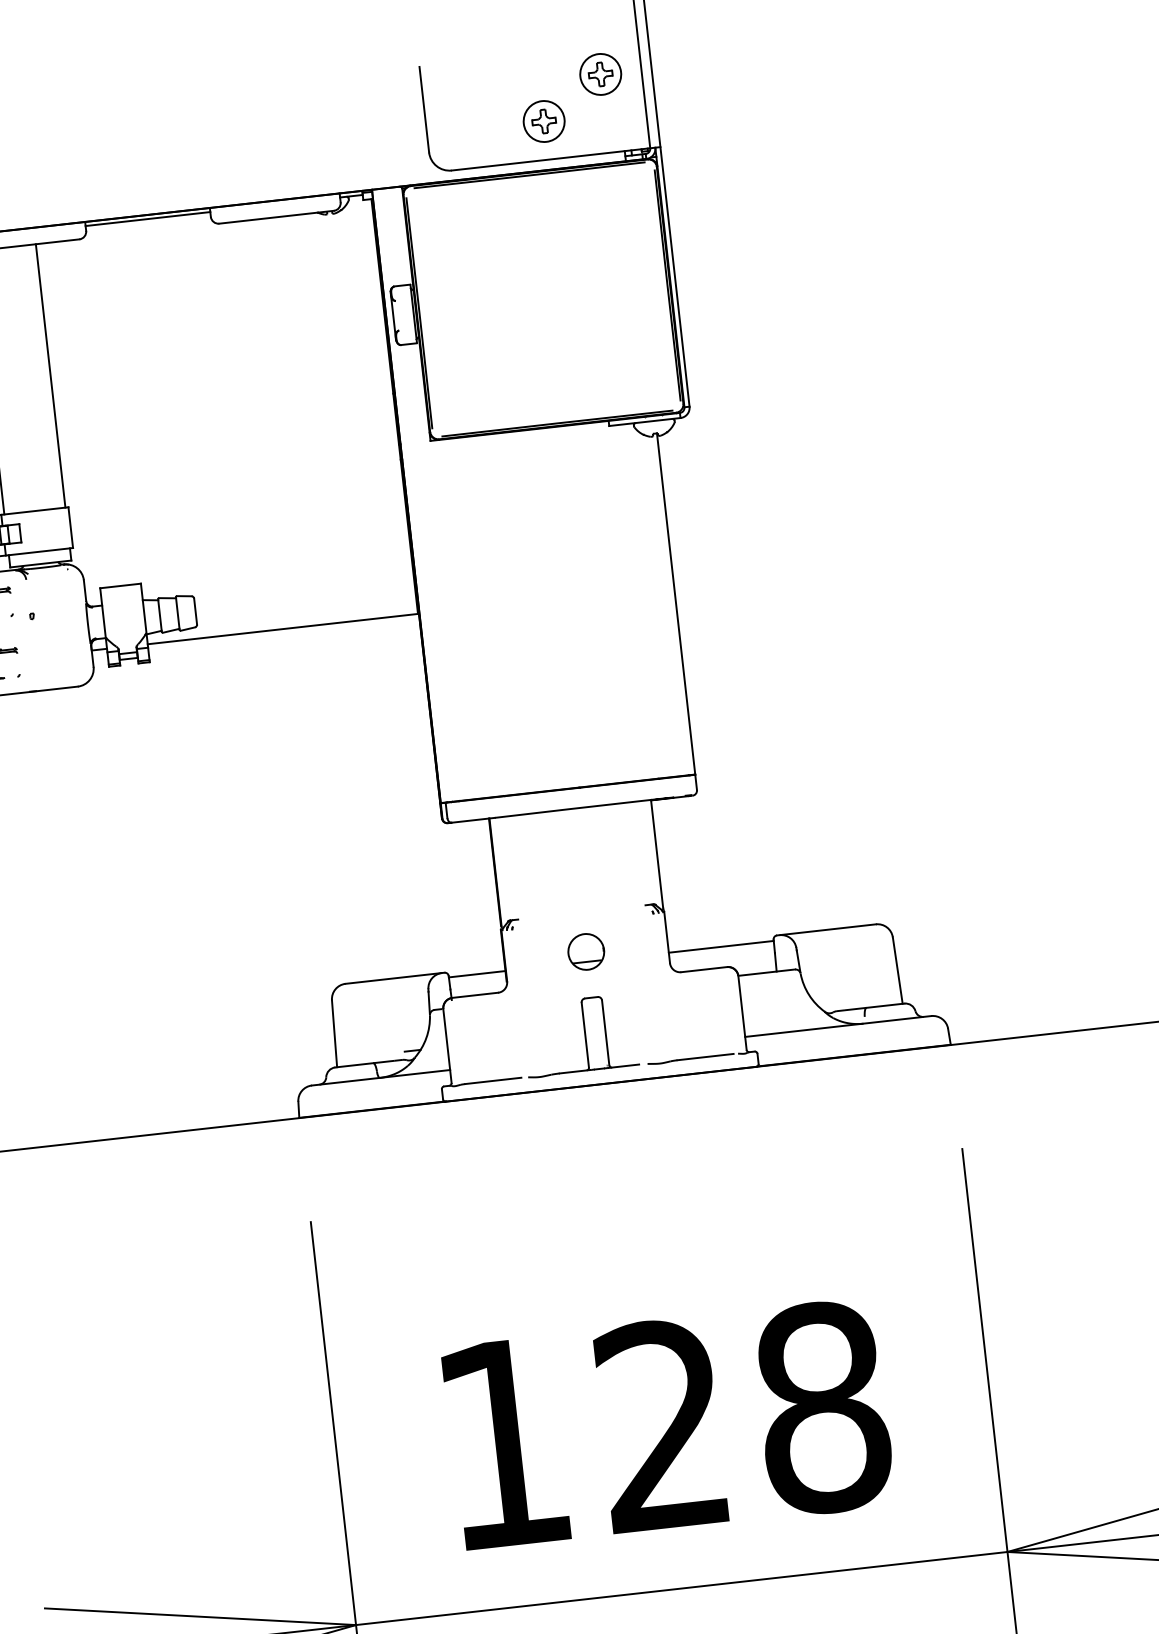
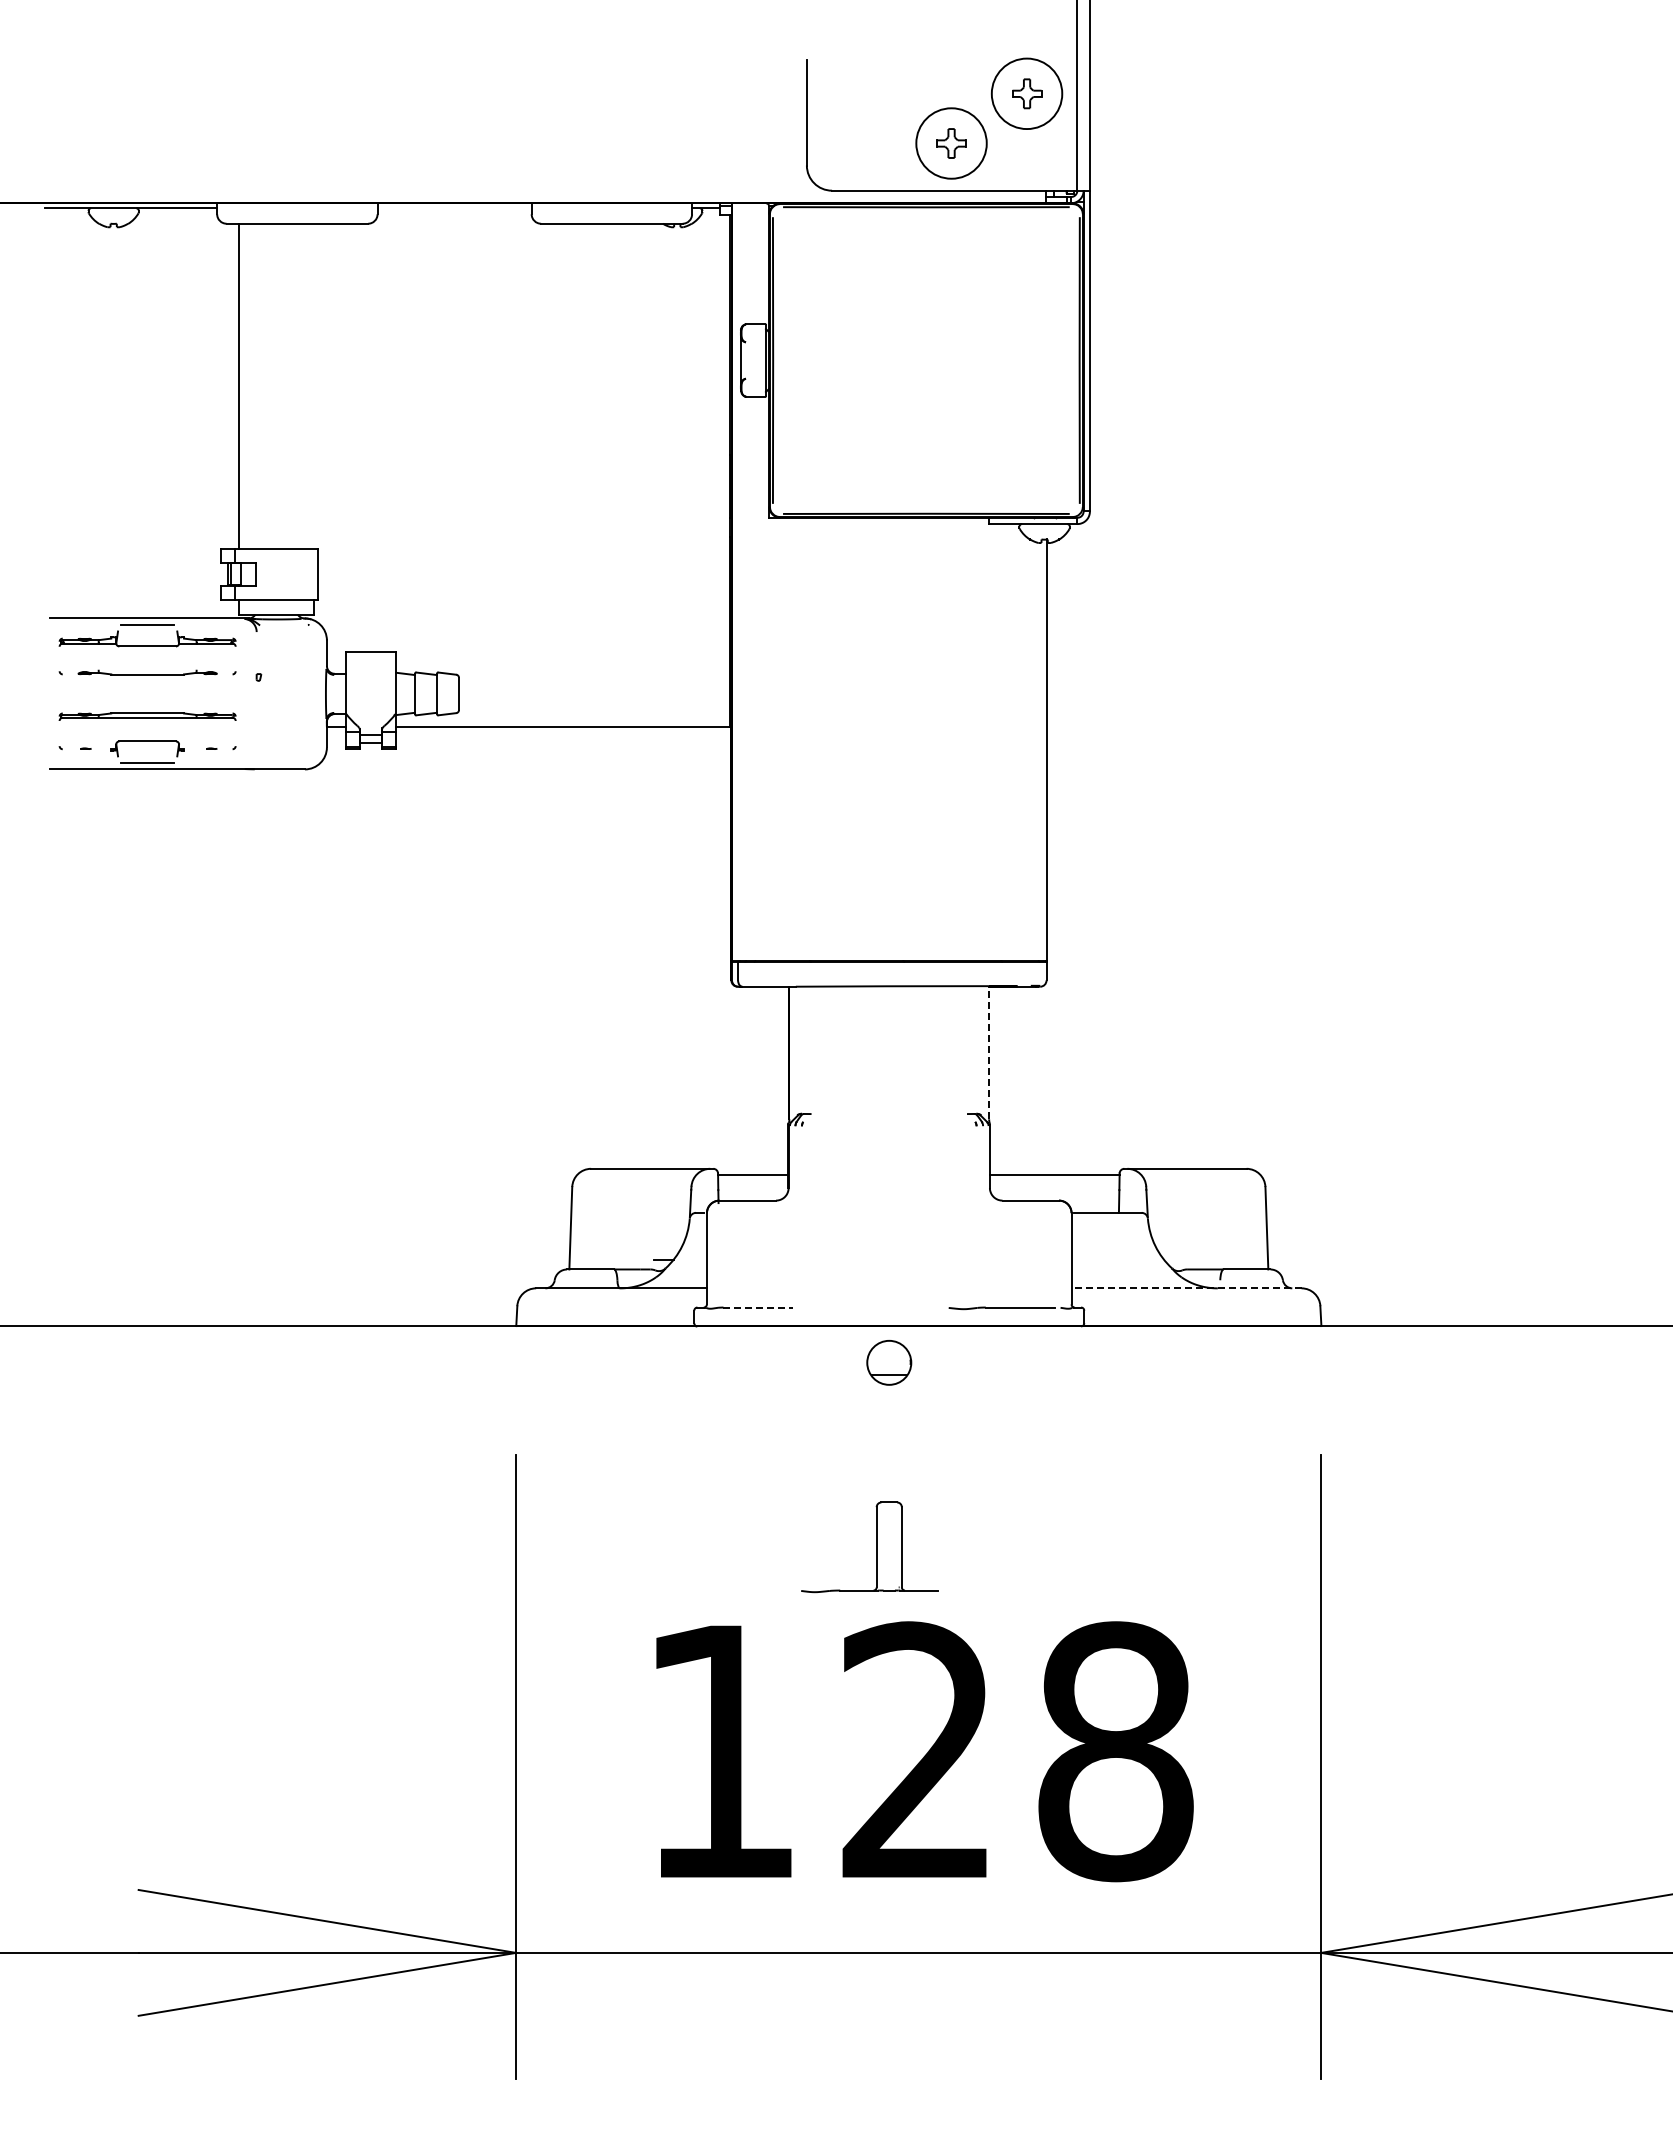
circle: (600, 74) -> (1026, 93), size x1.4
circle: (544, 121) -> (951, 143), size x1.4
line: (147, 219) -> (454, 208), removed
line: (50, 375) -> (314, 386), removed
line: (657, 853) -> (989, 1052), solid -> dashed
part: (586, 951) -> (889, 1362), moved
line: (838, 1026) -> (1186, 1288), solid -> dashed
part: (585, 1035) -> (876, 1547), moved
line: (493, 1080) -> (758, 1307), solid -> dashed

